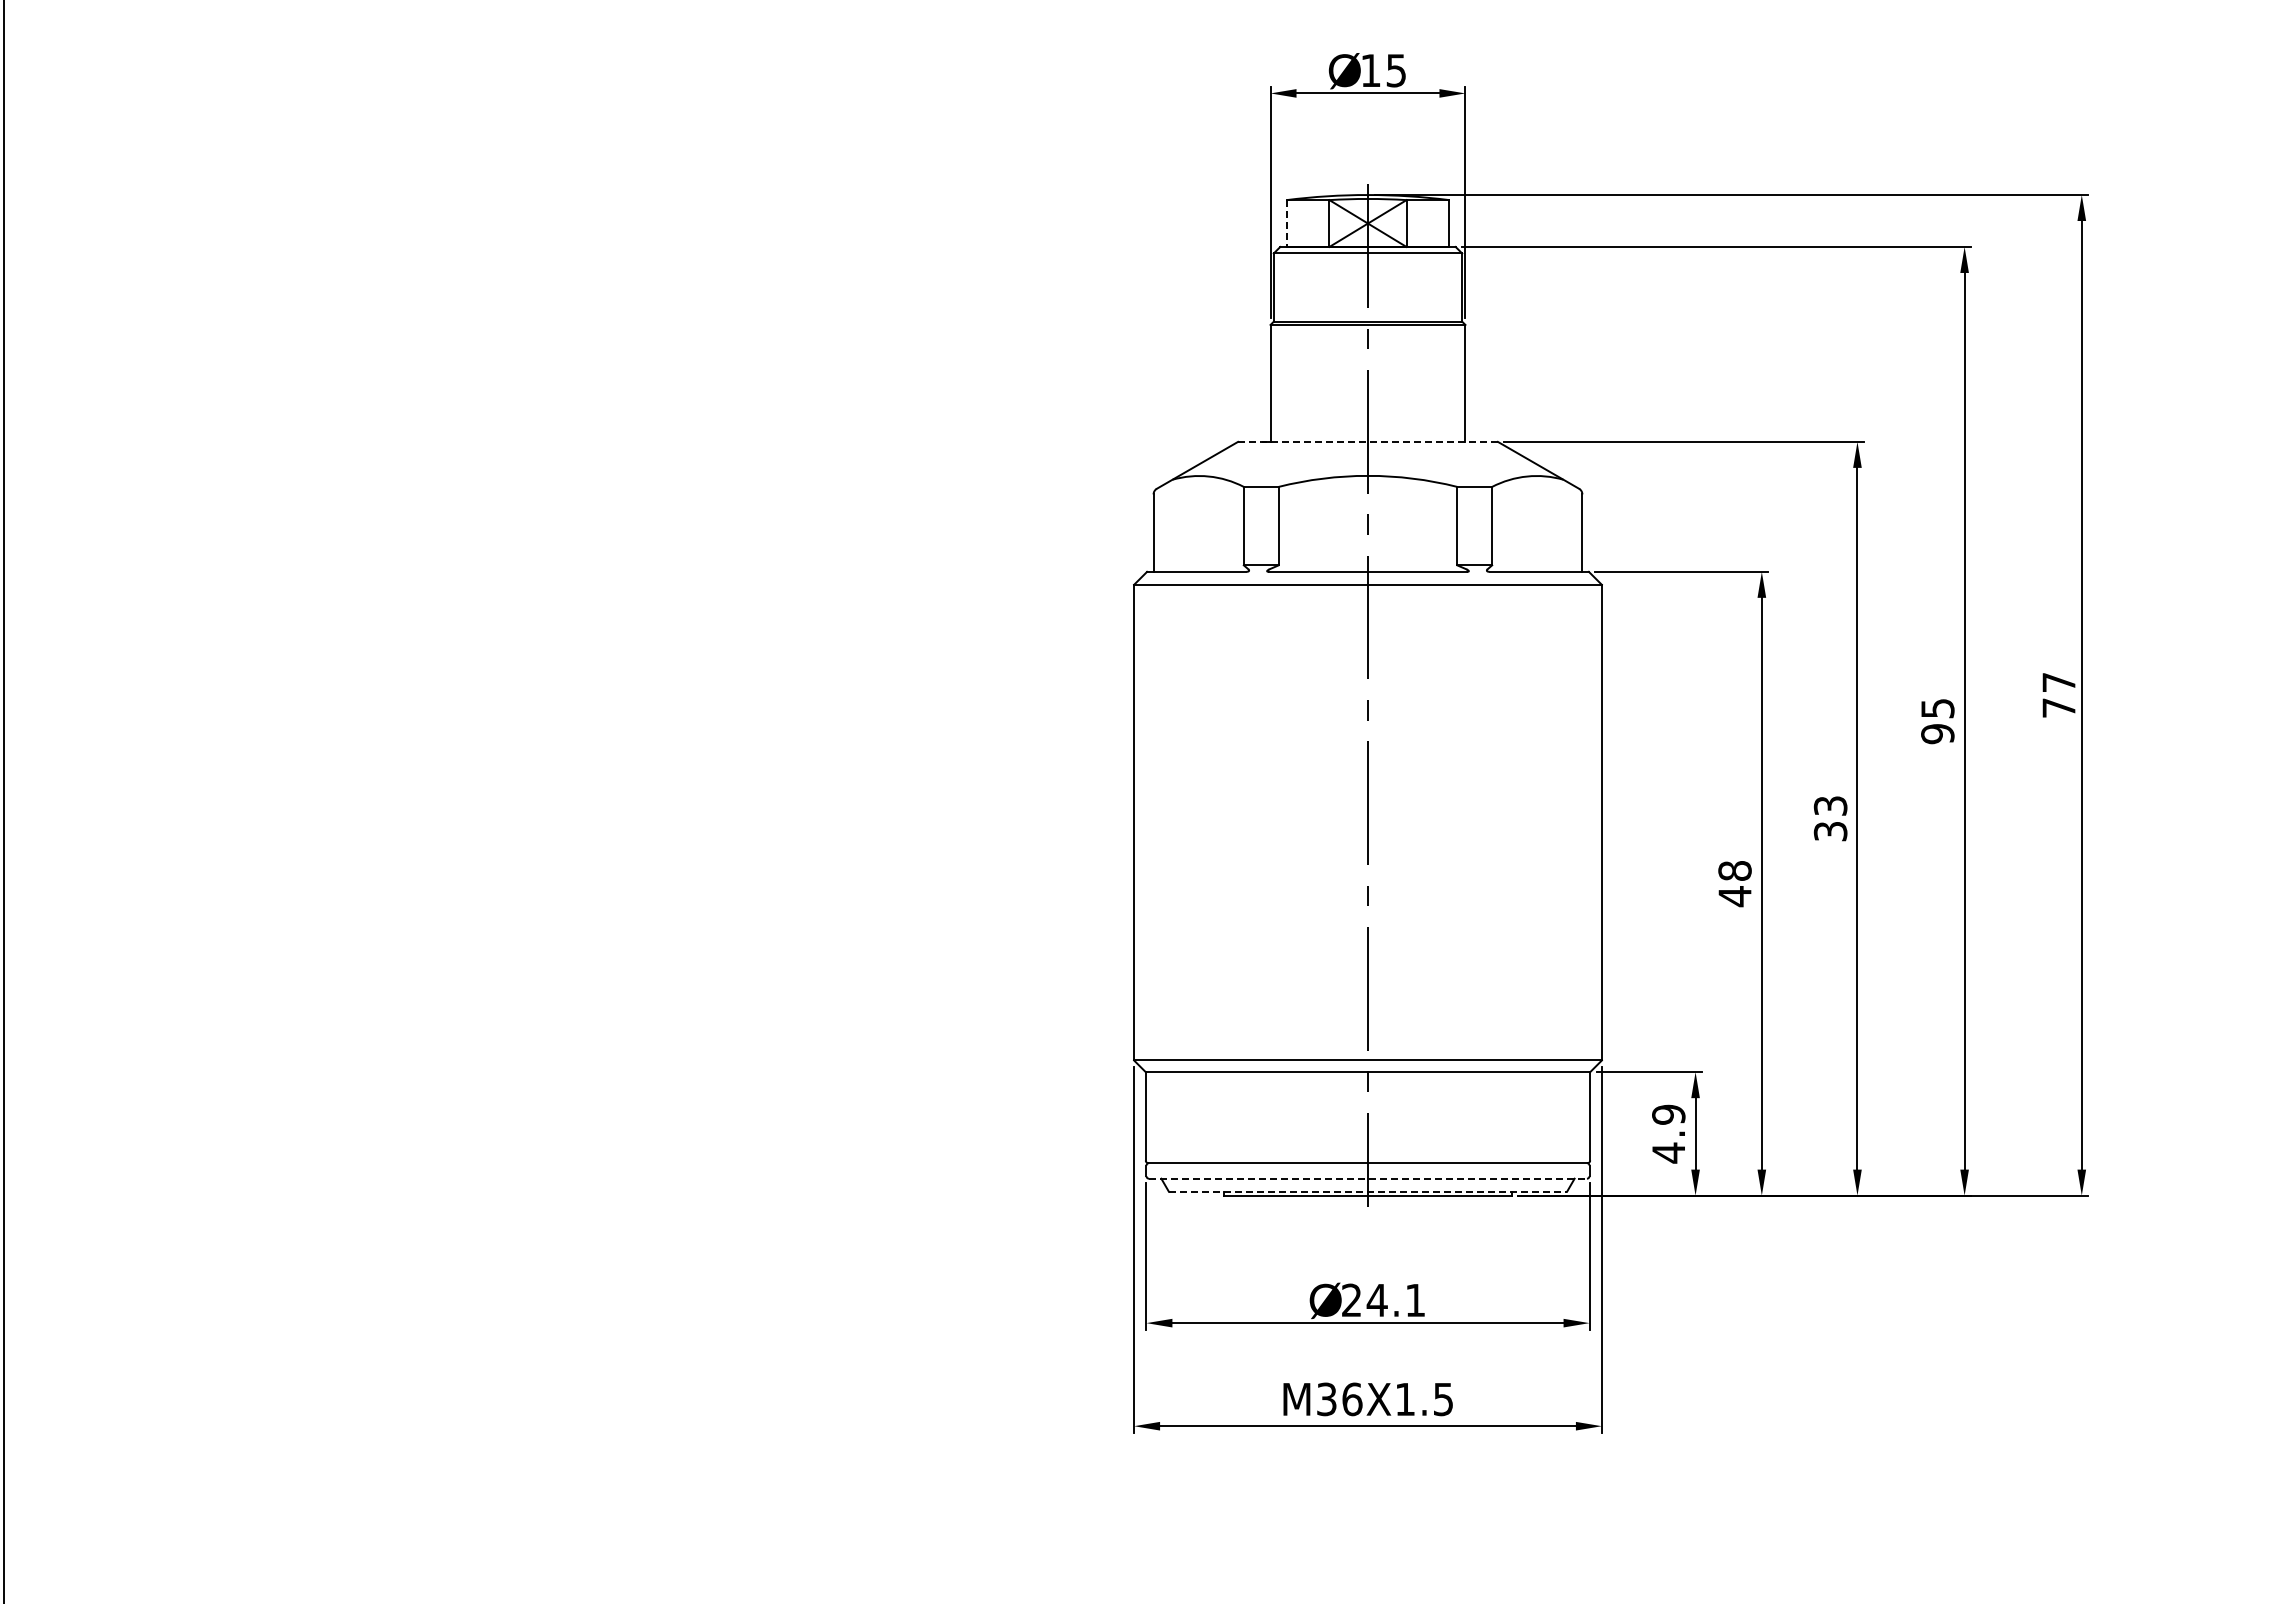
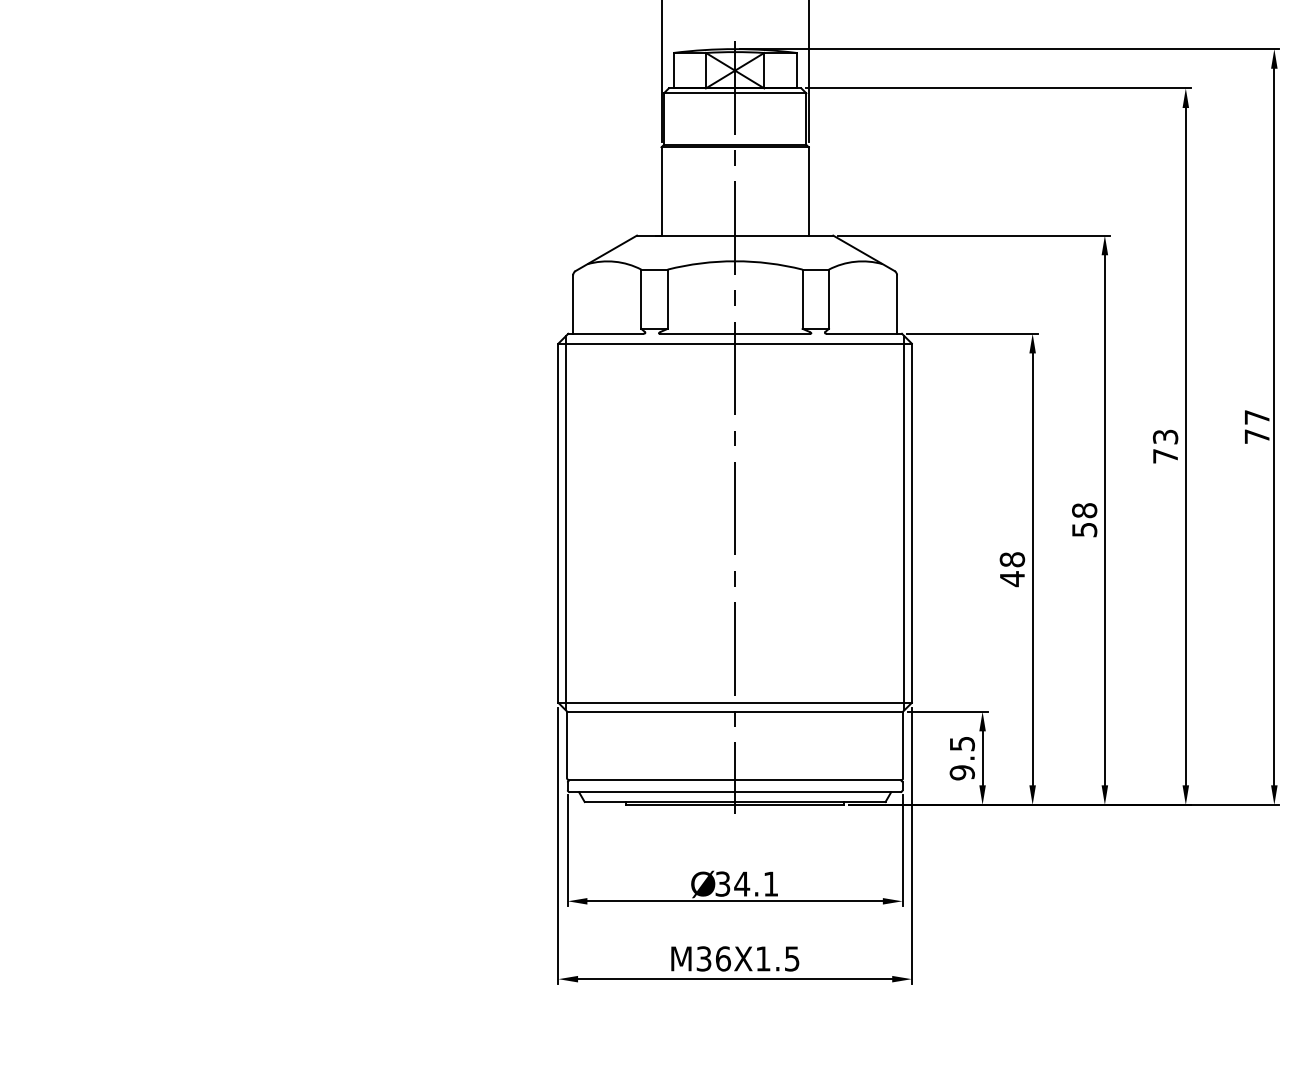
line: (1286, 224) -> (673, 71), dashed -> solid
line: (1367, 441) -> (734, 235), dashed -> solid
text: (1937, 721) -> (1165, 446), 95 -> 73
text: (1830, 818) -> (1084, 520), 33 -> 58
line: (1143, 822) -> (565, 523), added
line: (1592, 822) -> (904, 523), added
text: (1668, 1133) -> (962, 758), 4.9 -> 9.5
line: (1367, 1178) -> (734, 792), dashed -> solid
line: (1368, 1191) -> (735, 801), dashed -> solid
text: (1351, 1300) -> (722, 884), 24.1 -> 34.1

